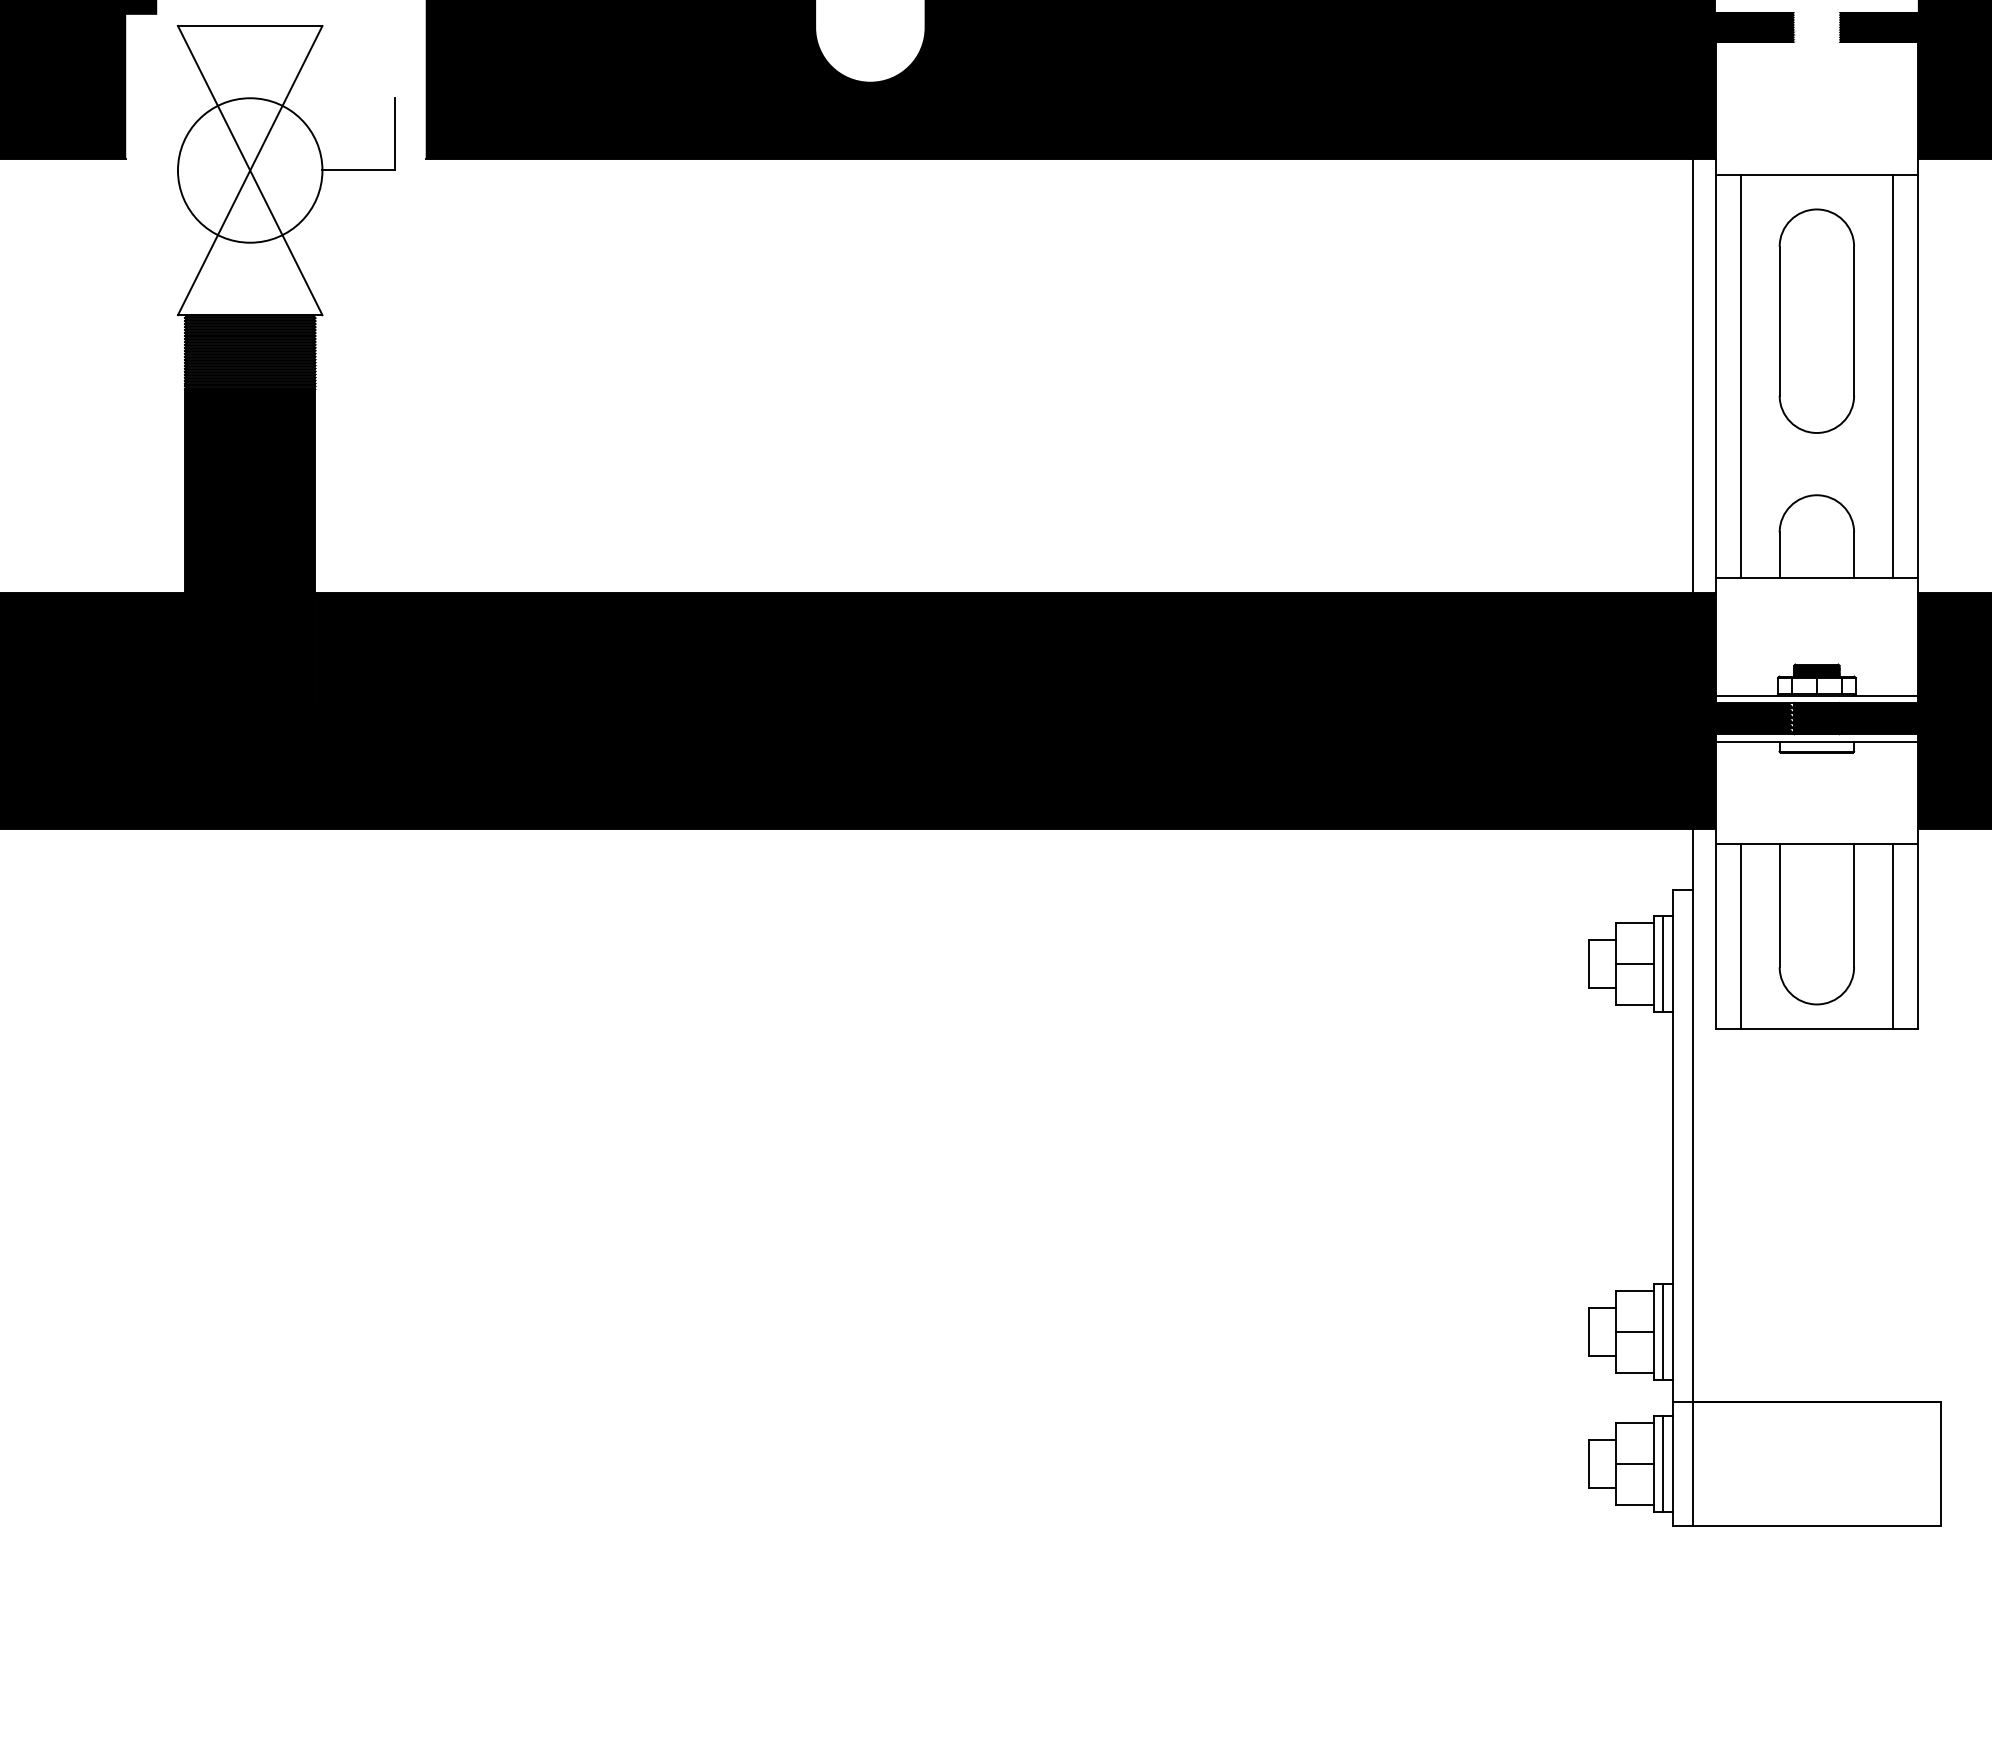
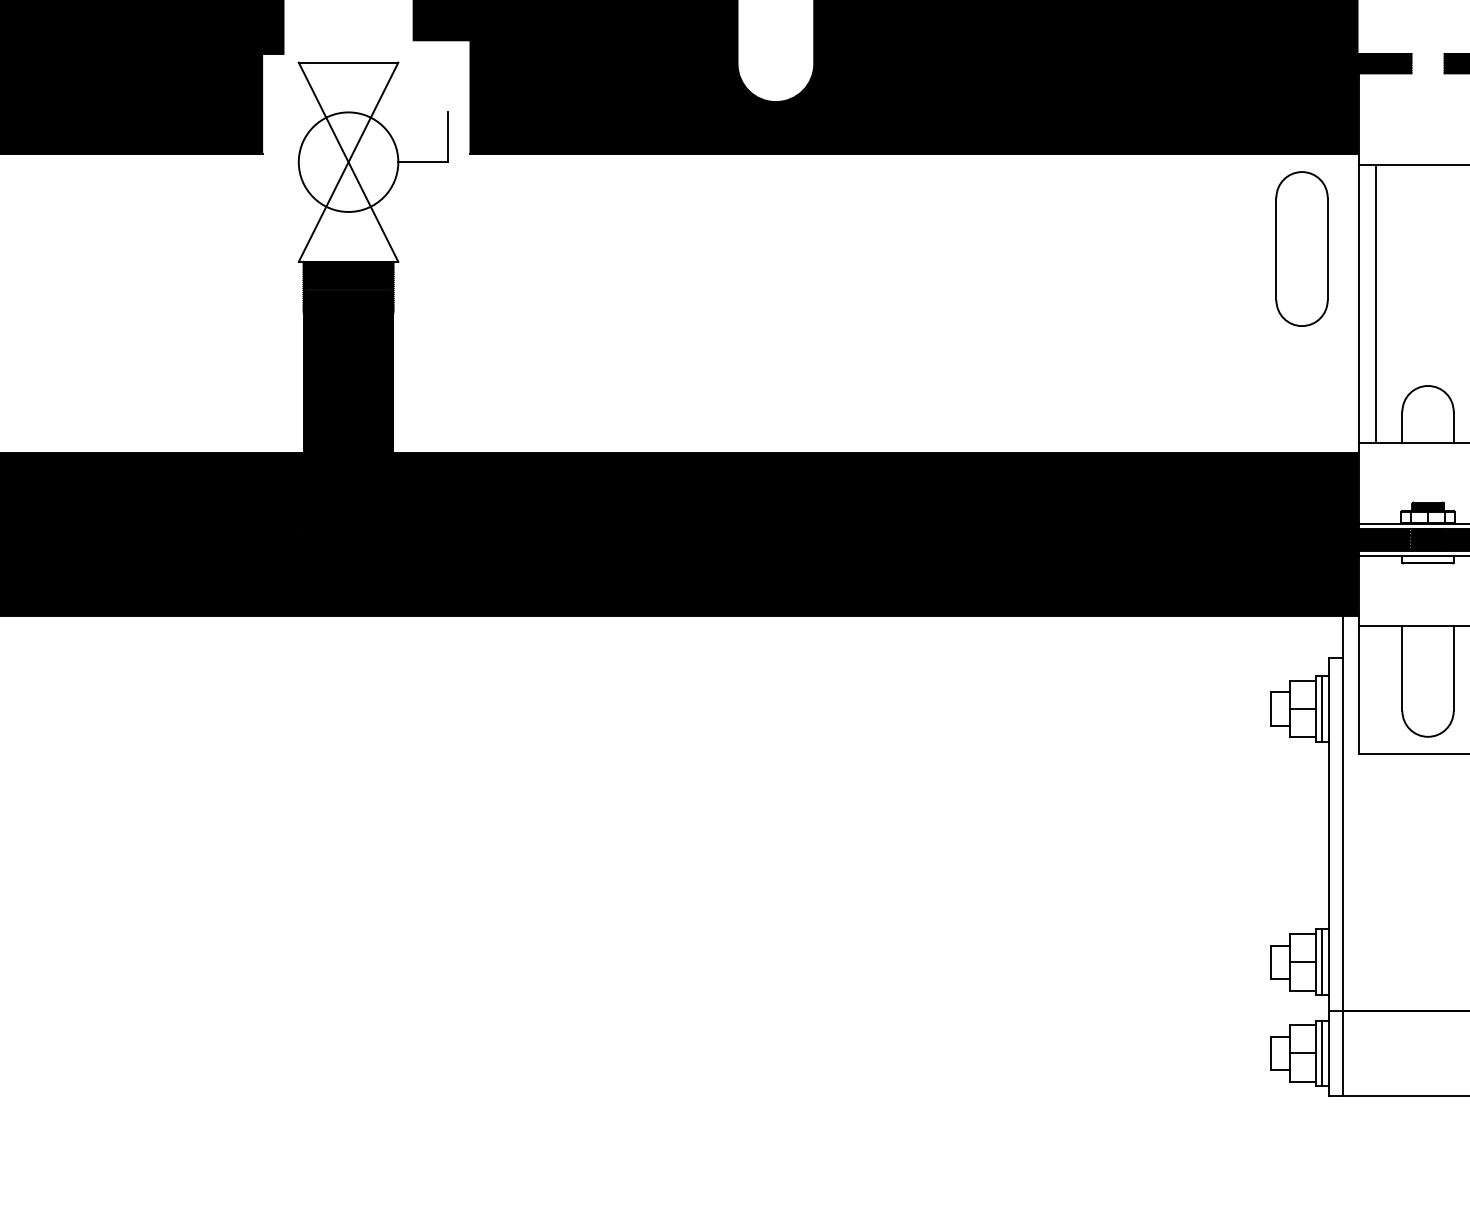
part: (1816, 320) -> (1301, 248), moved
line: (1692, 375) -> (1342, 303), removed
line: (1740, 937) -> (1375, 690), removed

